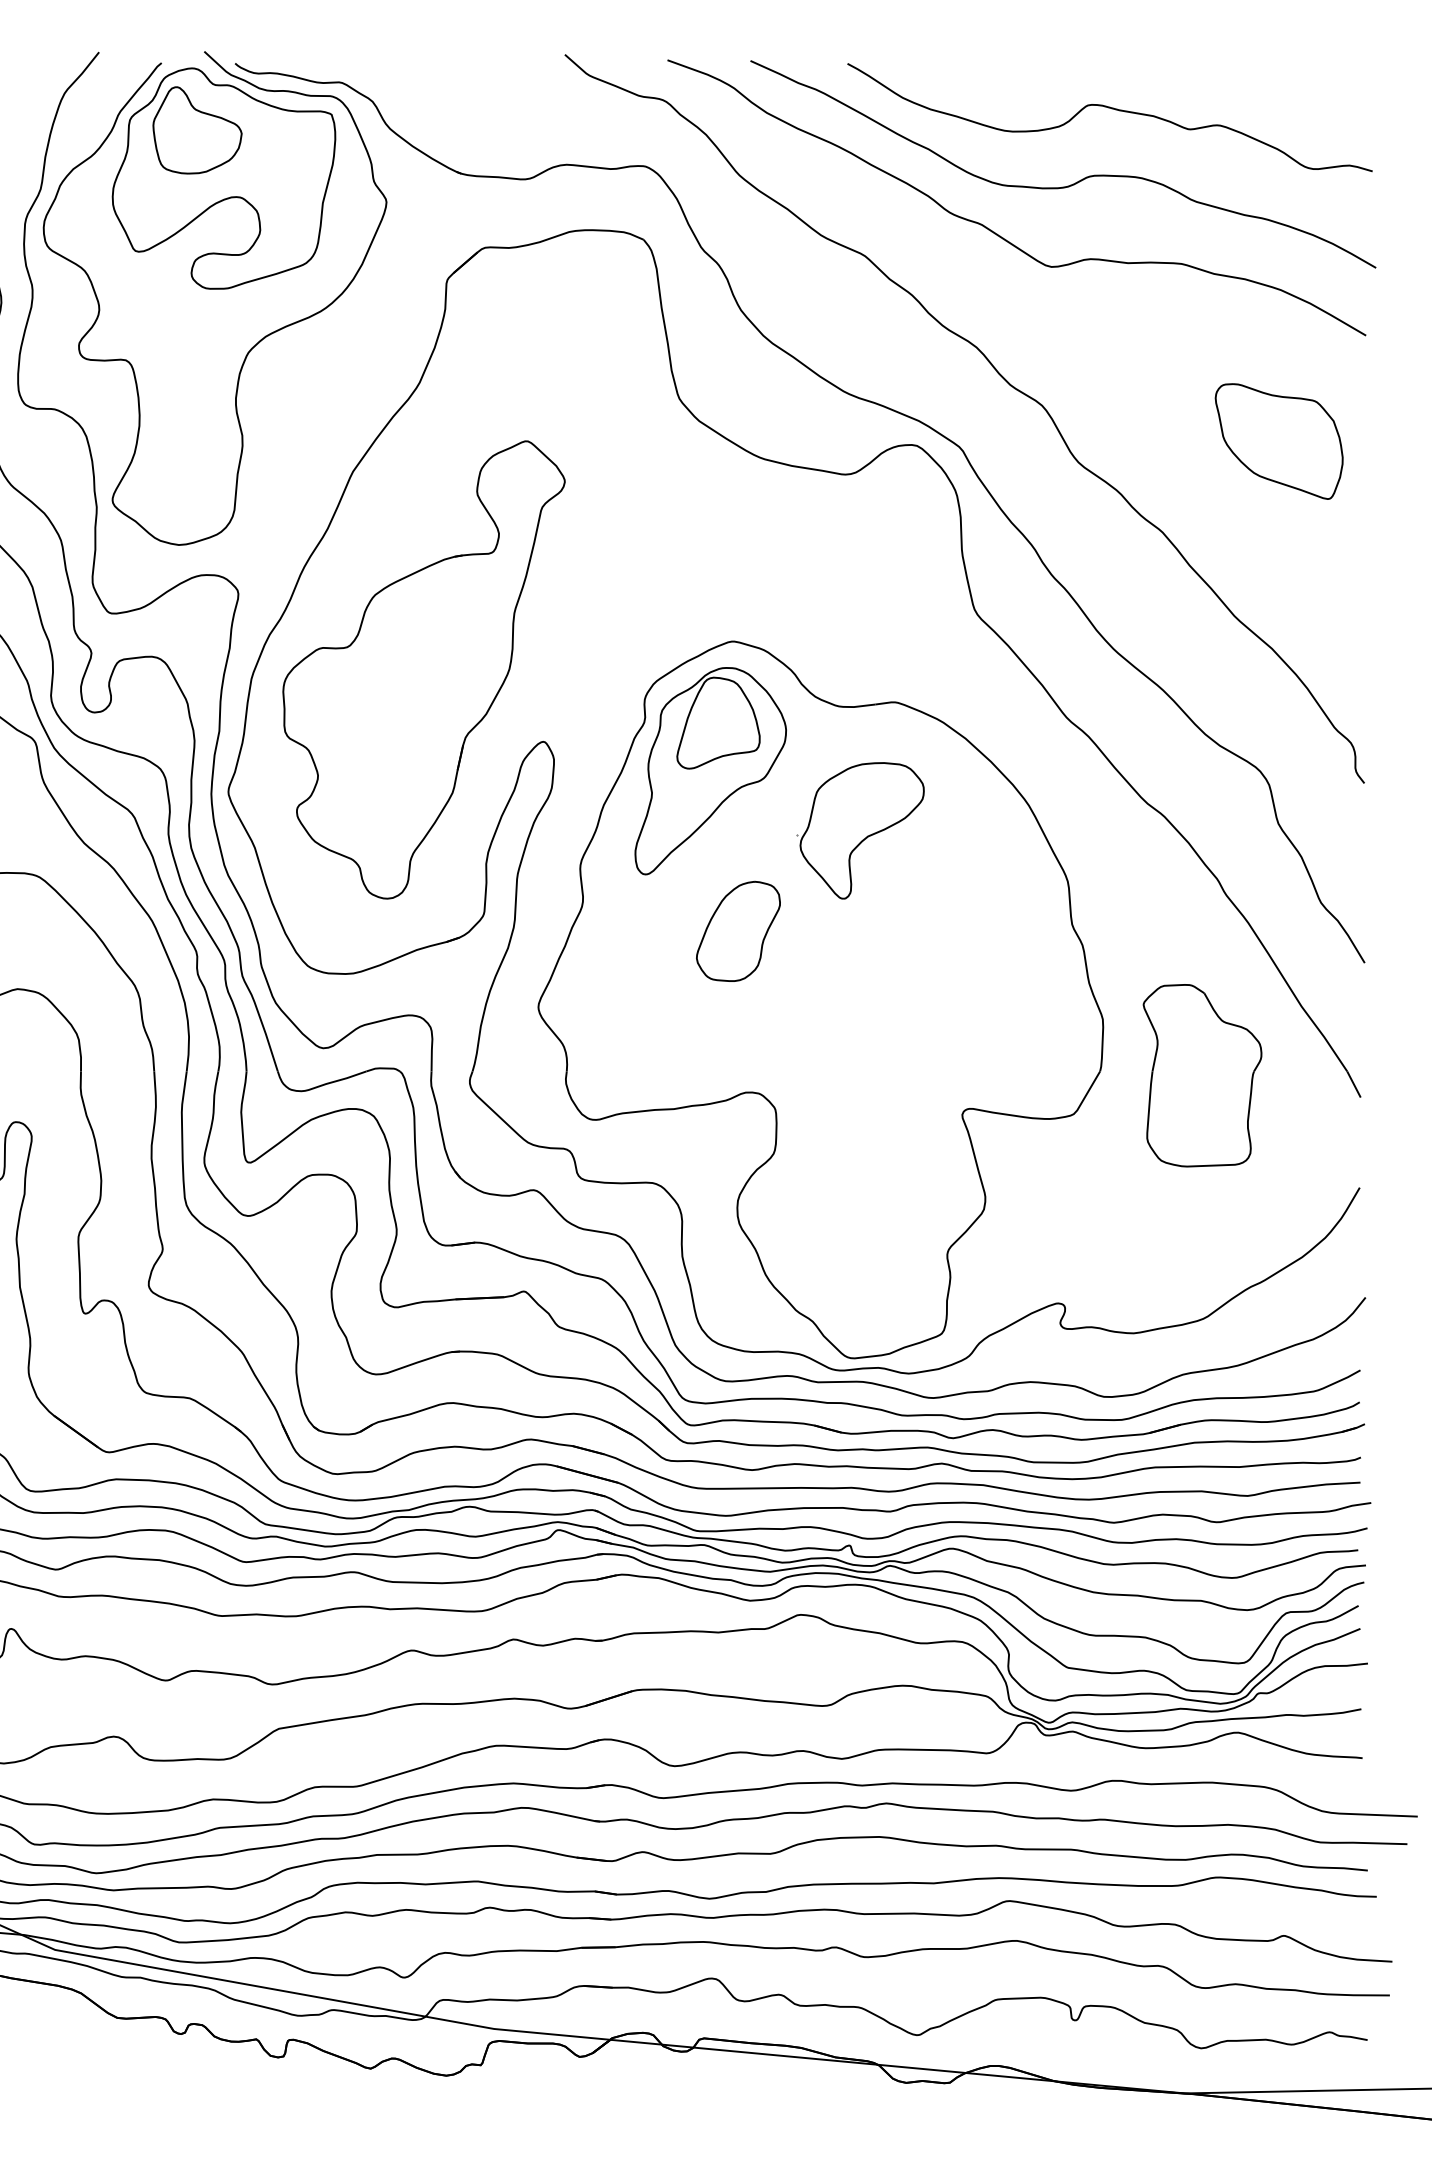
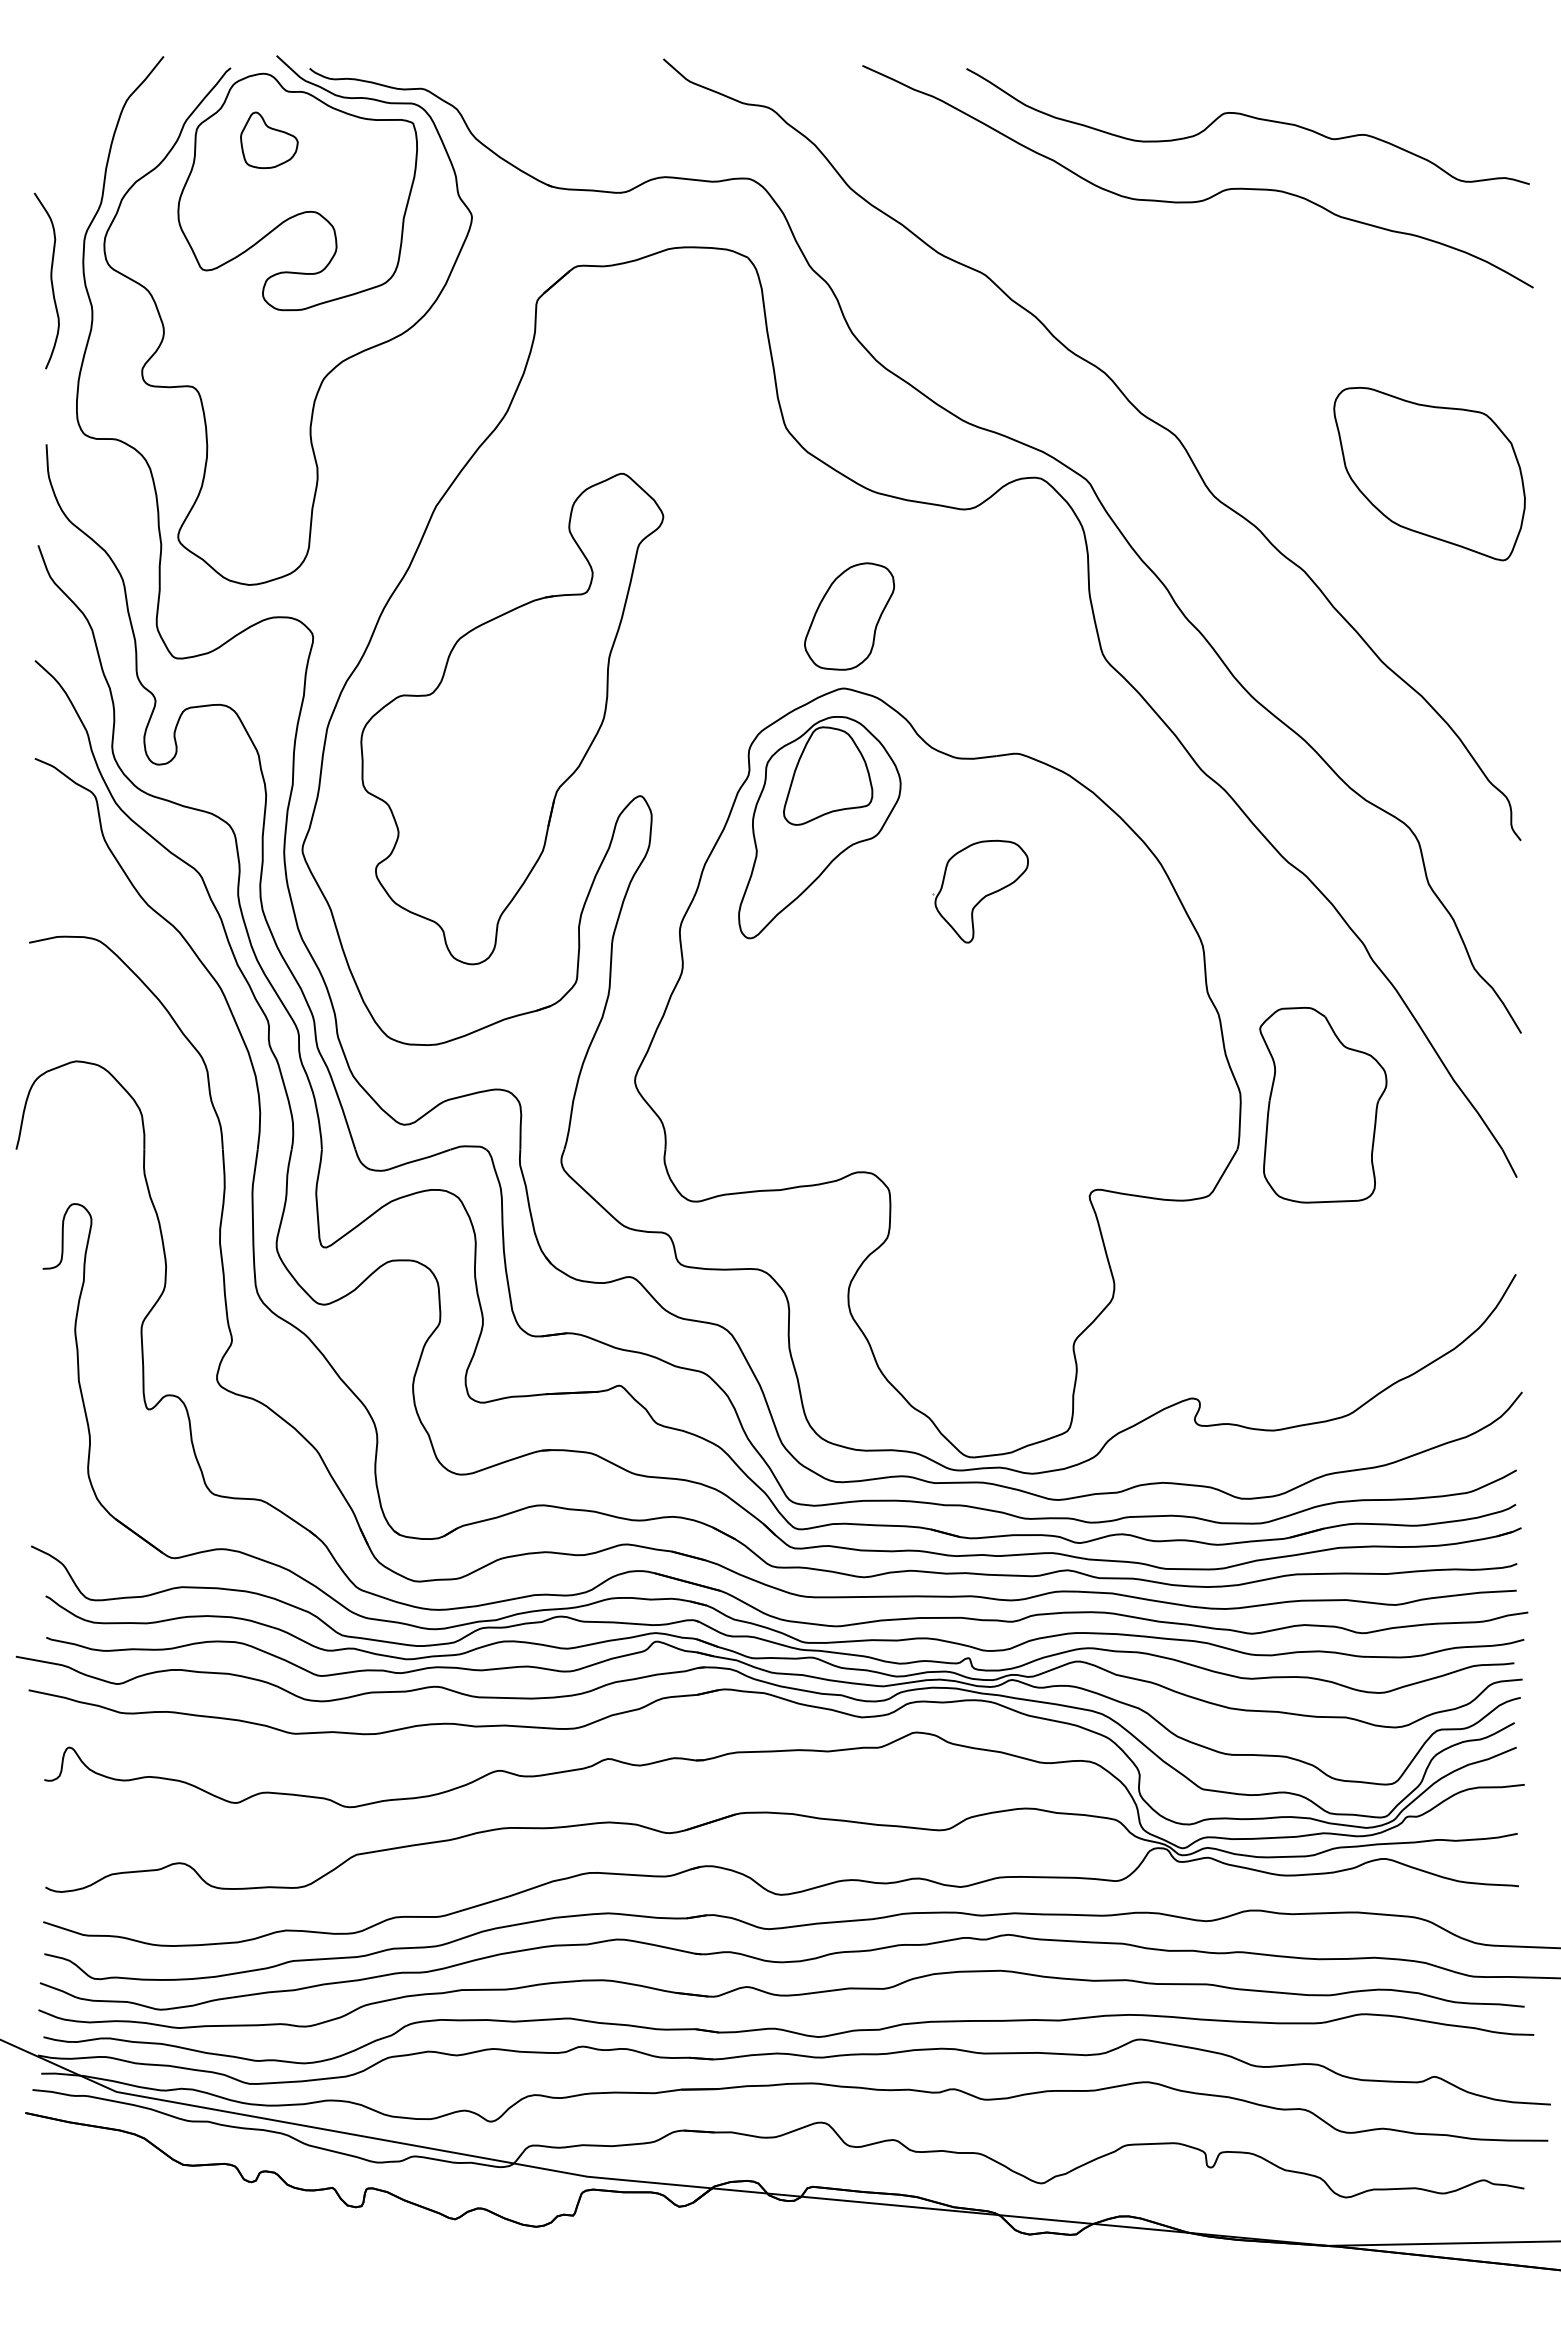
part: (197, 130) -> (269, 140), size x0.6
curve: (993, 231) -> (1123, 248), removed
part: (1279, 441) -> (1429, 473), size x1.4
part: (860, 830) -> (980, 891), size x0.7
part: (738, 931) -> (849, 616), moved
part: (1202, 1075) -> (1323, 1105), moved

